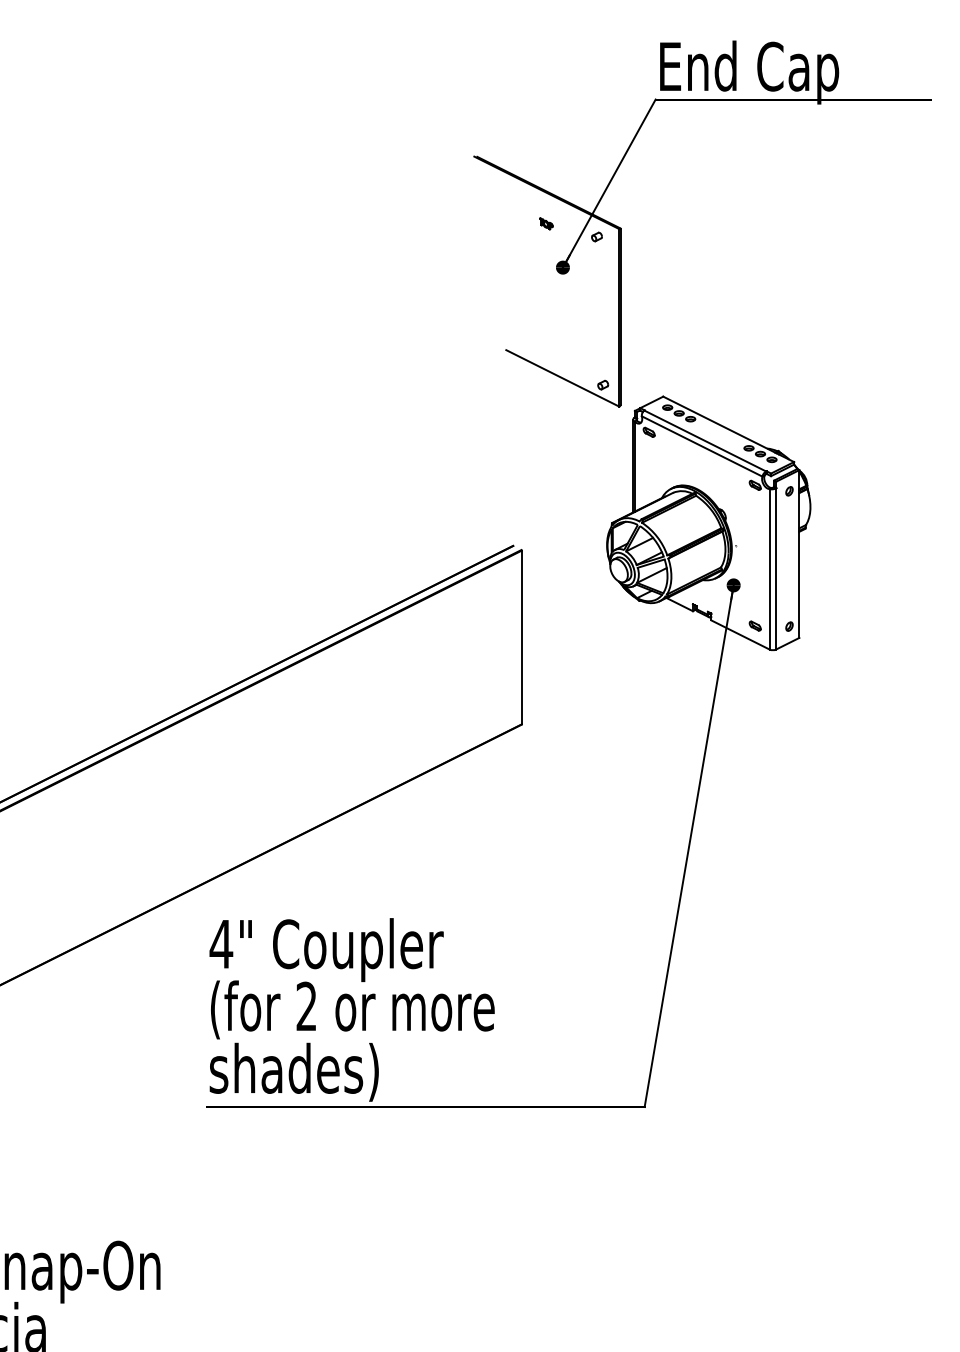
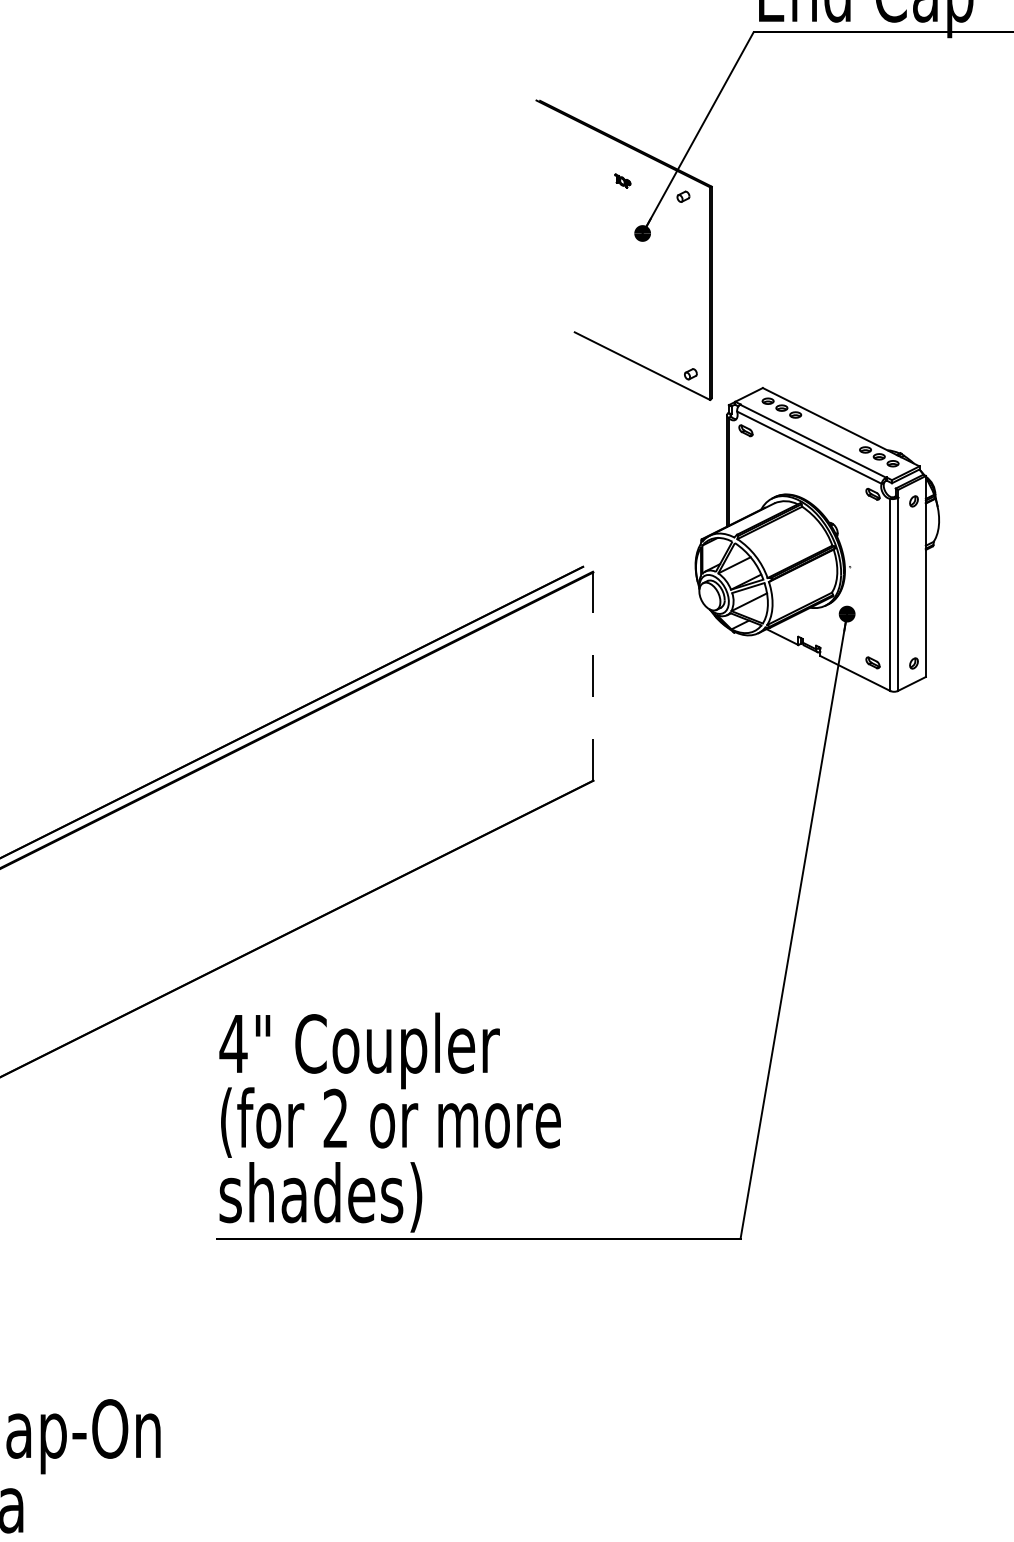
line: (521, 637) -> (593, 676), solid -> dashed

